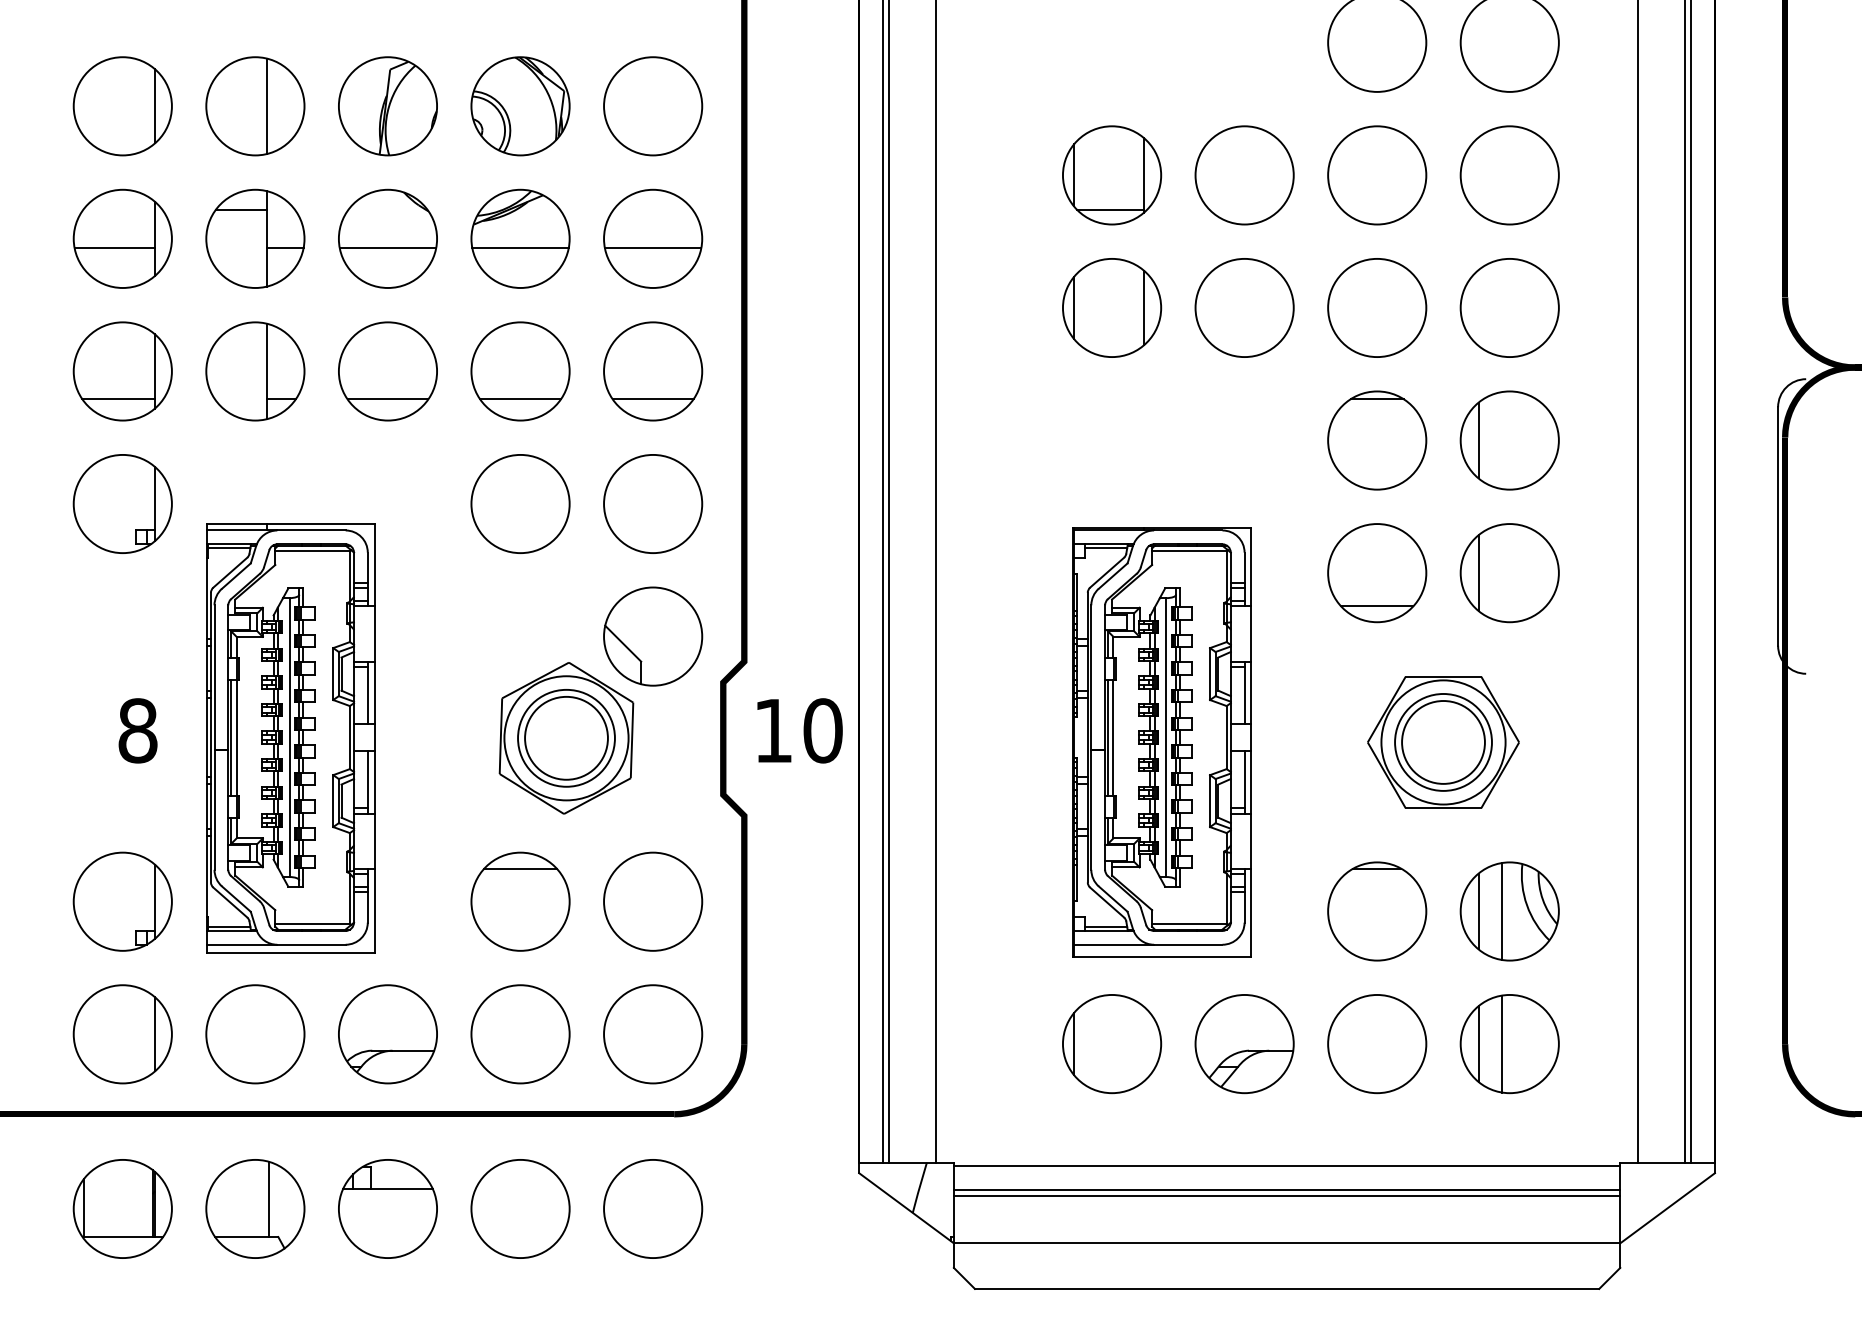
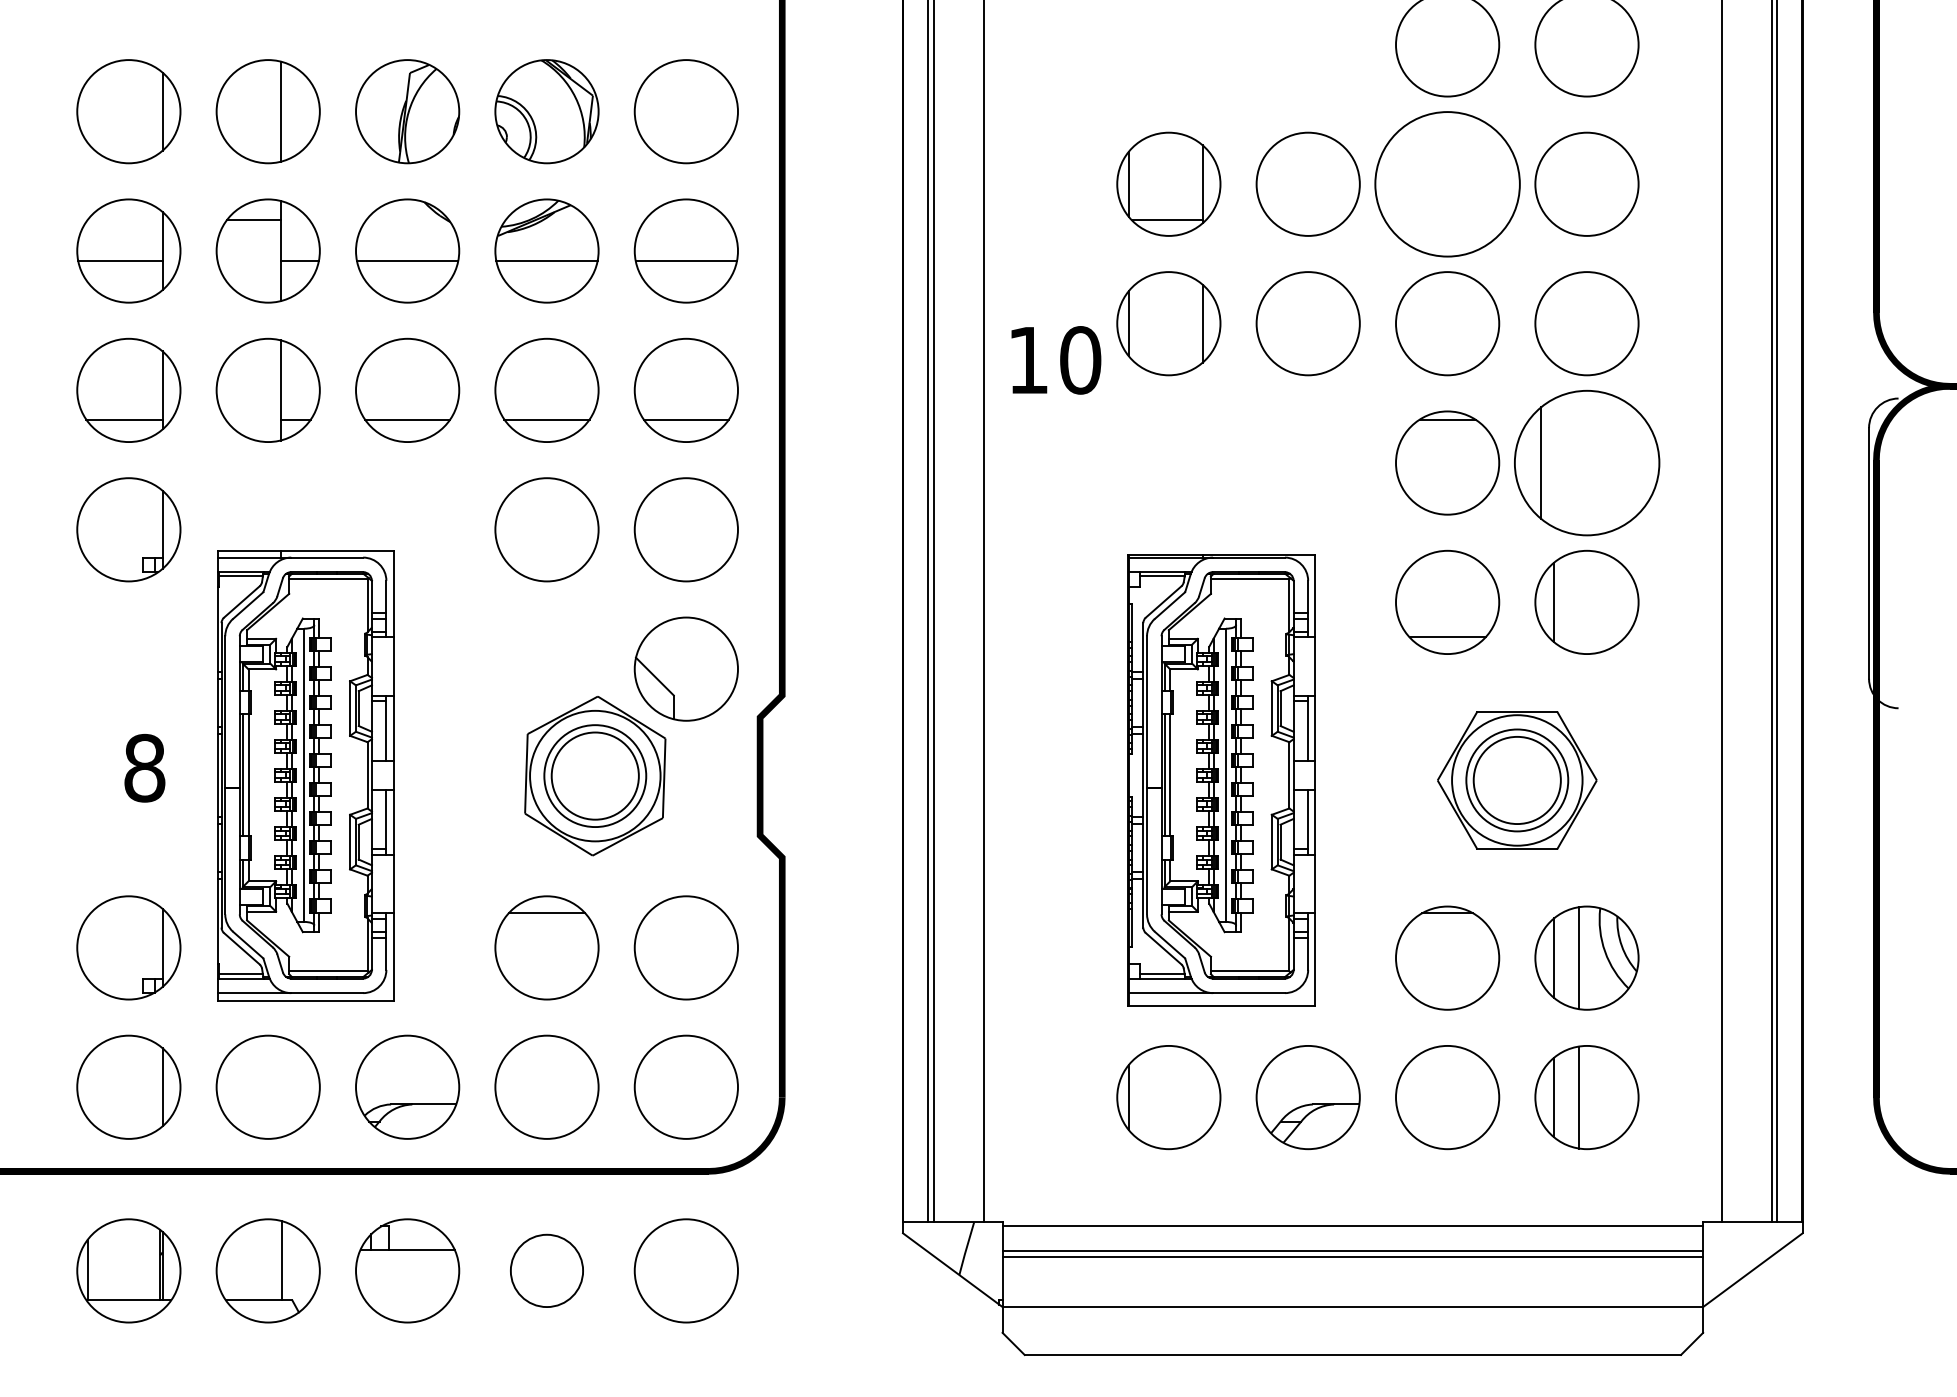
circle: (1377, 175) -> (1447, 184), size x1.4
part: (1509, 440) -> (1586, 463), size x1.4
text: (799, 730) -> (1055, 359), moved
circle: (520, 1208) -> (546, 1270), size x0.7

